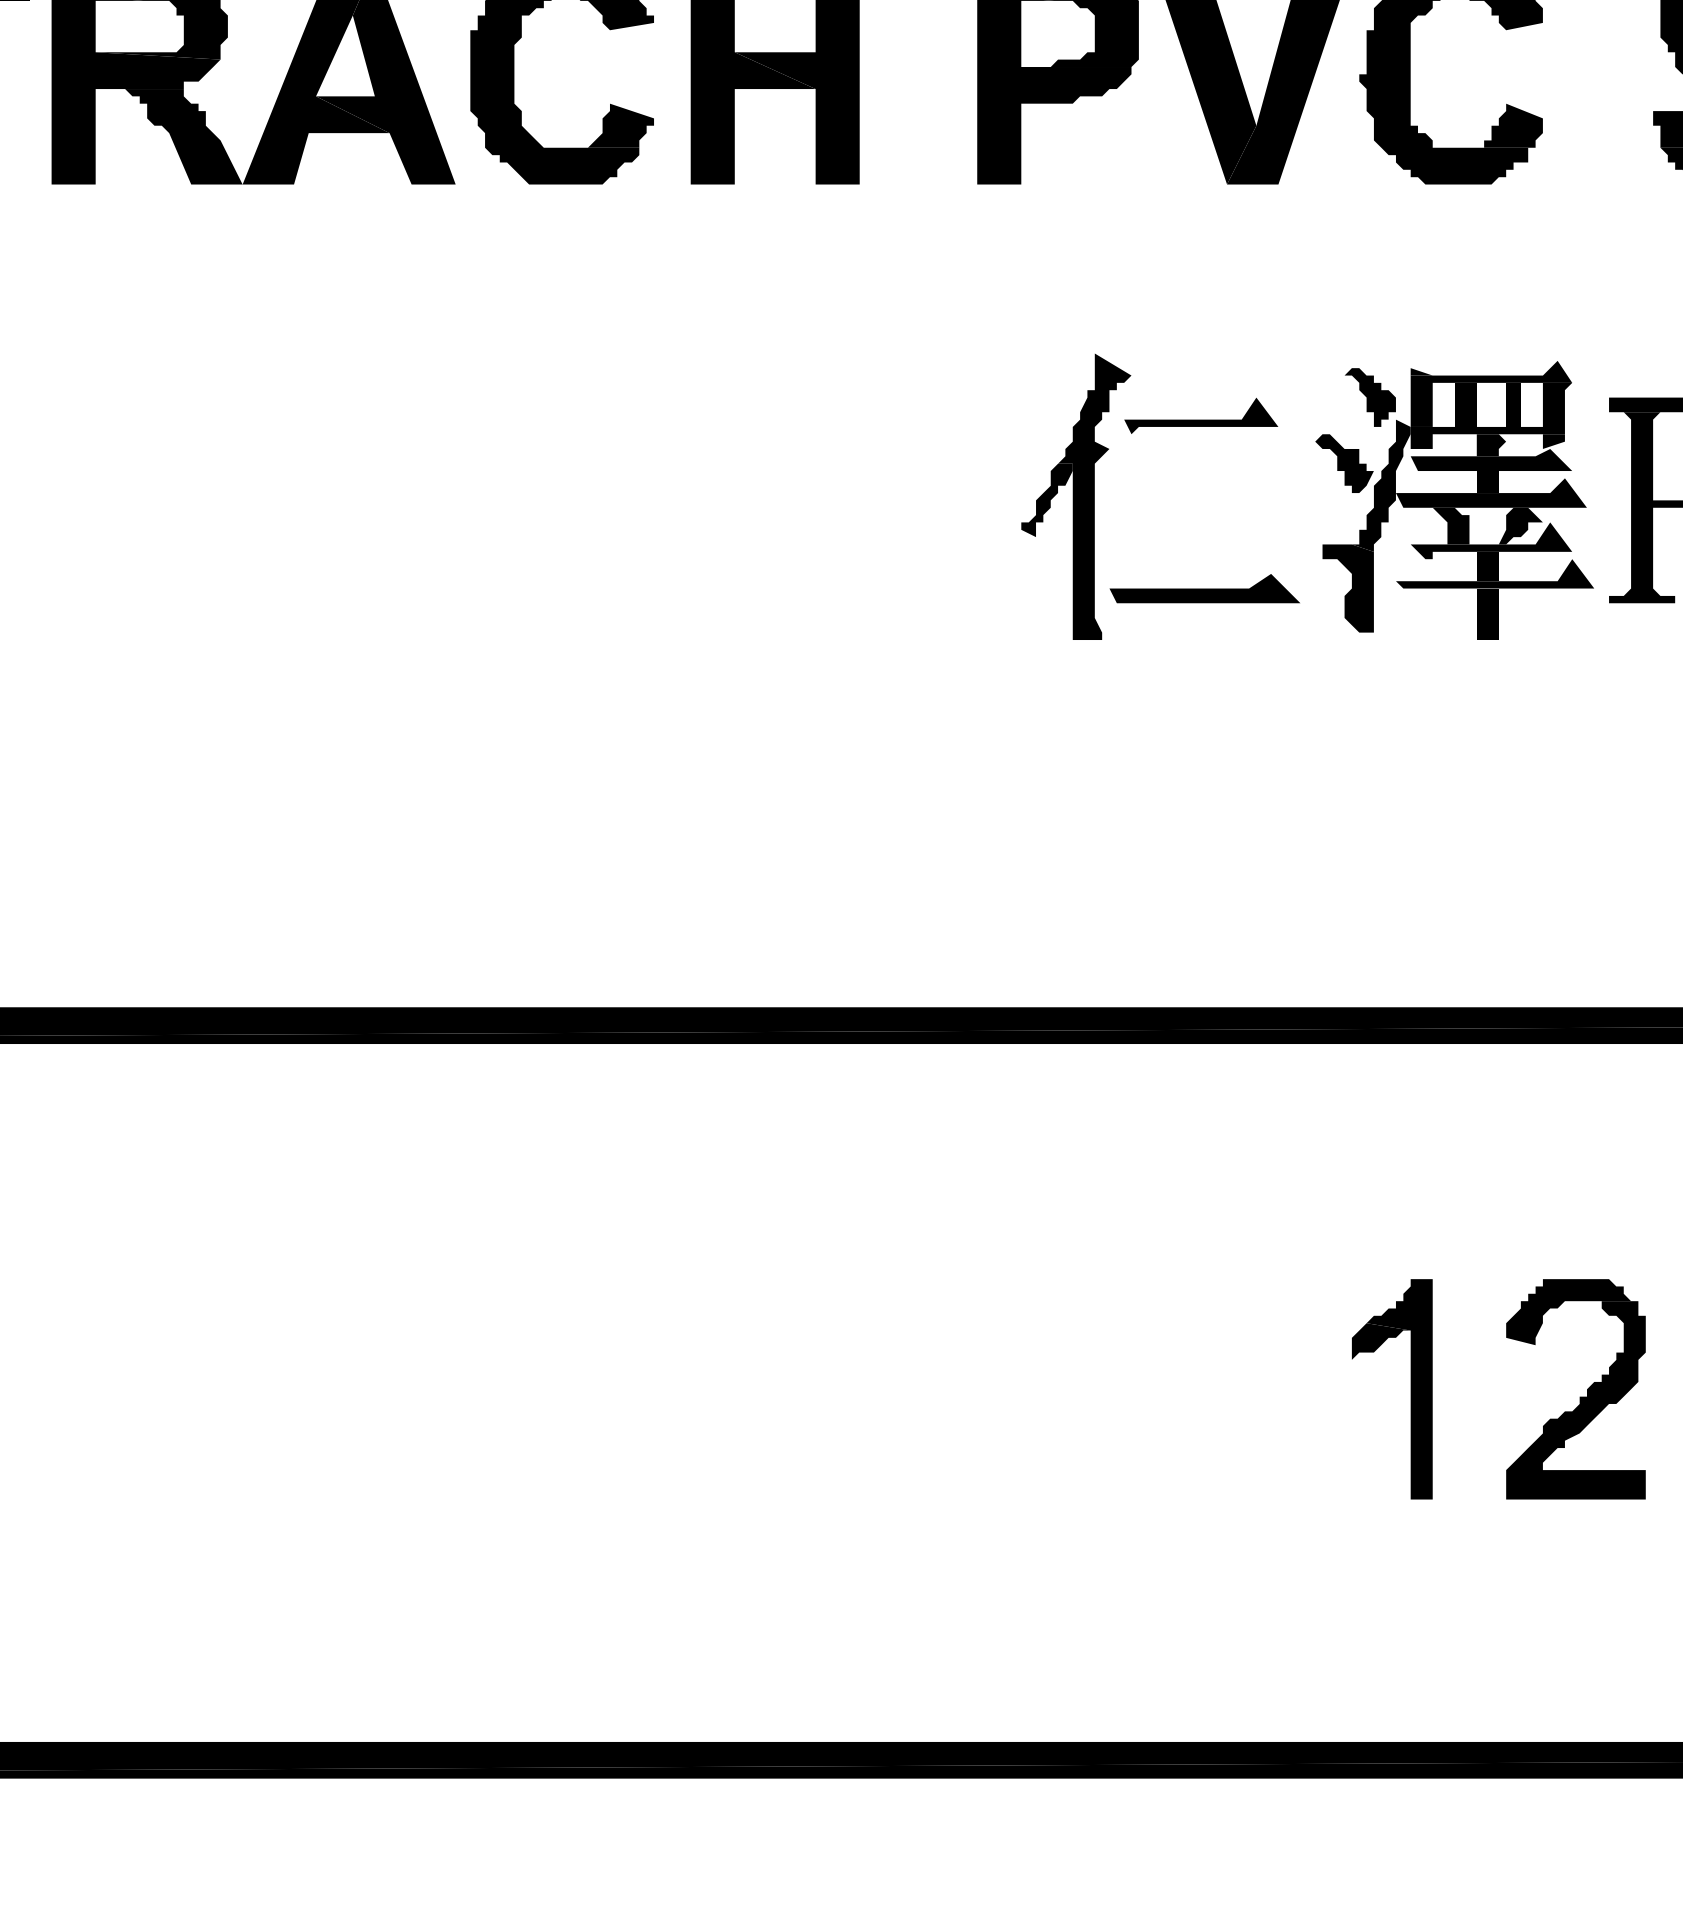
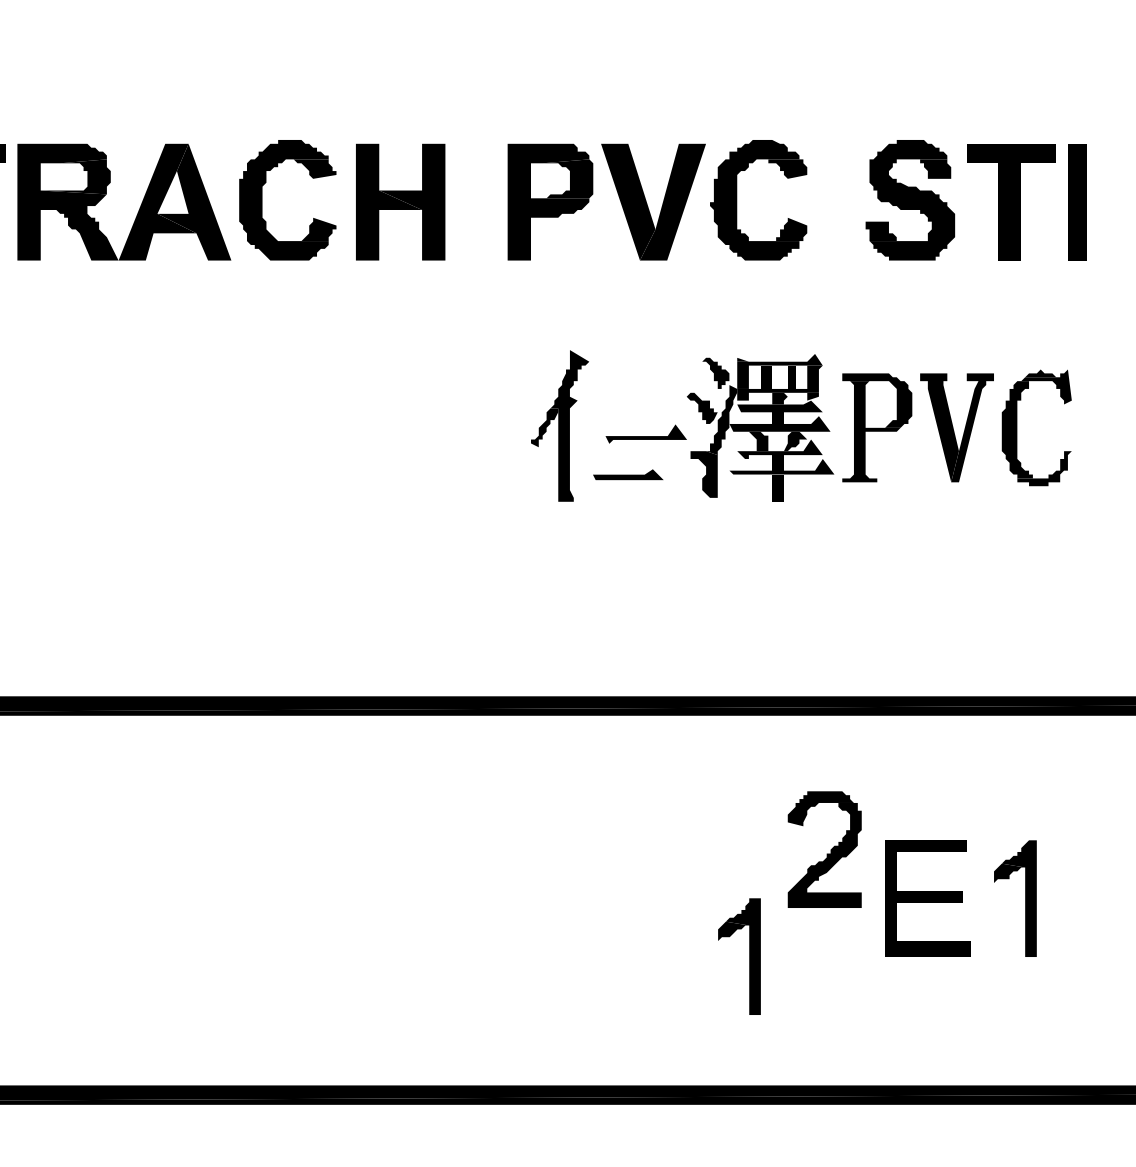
part: (1199, 414) -> (645, 433), moved
part: (1205, 588) -> (628, 474), size x0.7
part: (1411, 1389) -> (749, 956), moved
part: (1575, 1389) -> (824, 849), moved

